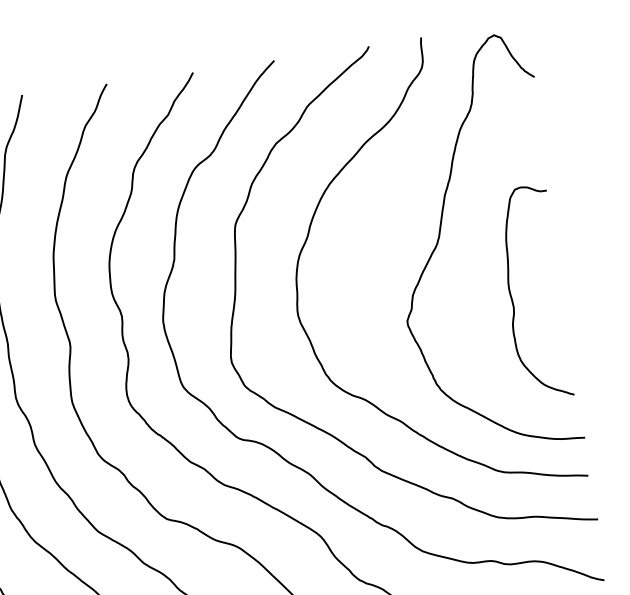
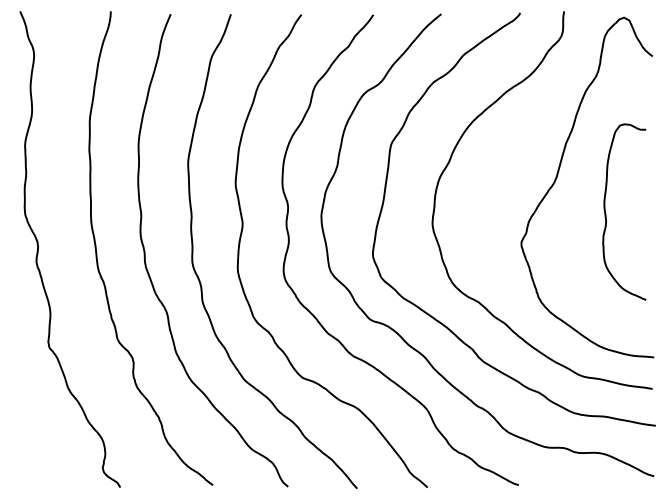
curve: (512, 297) -> (606, 213), moved

